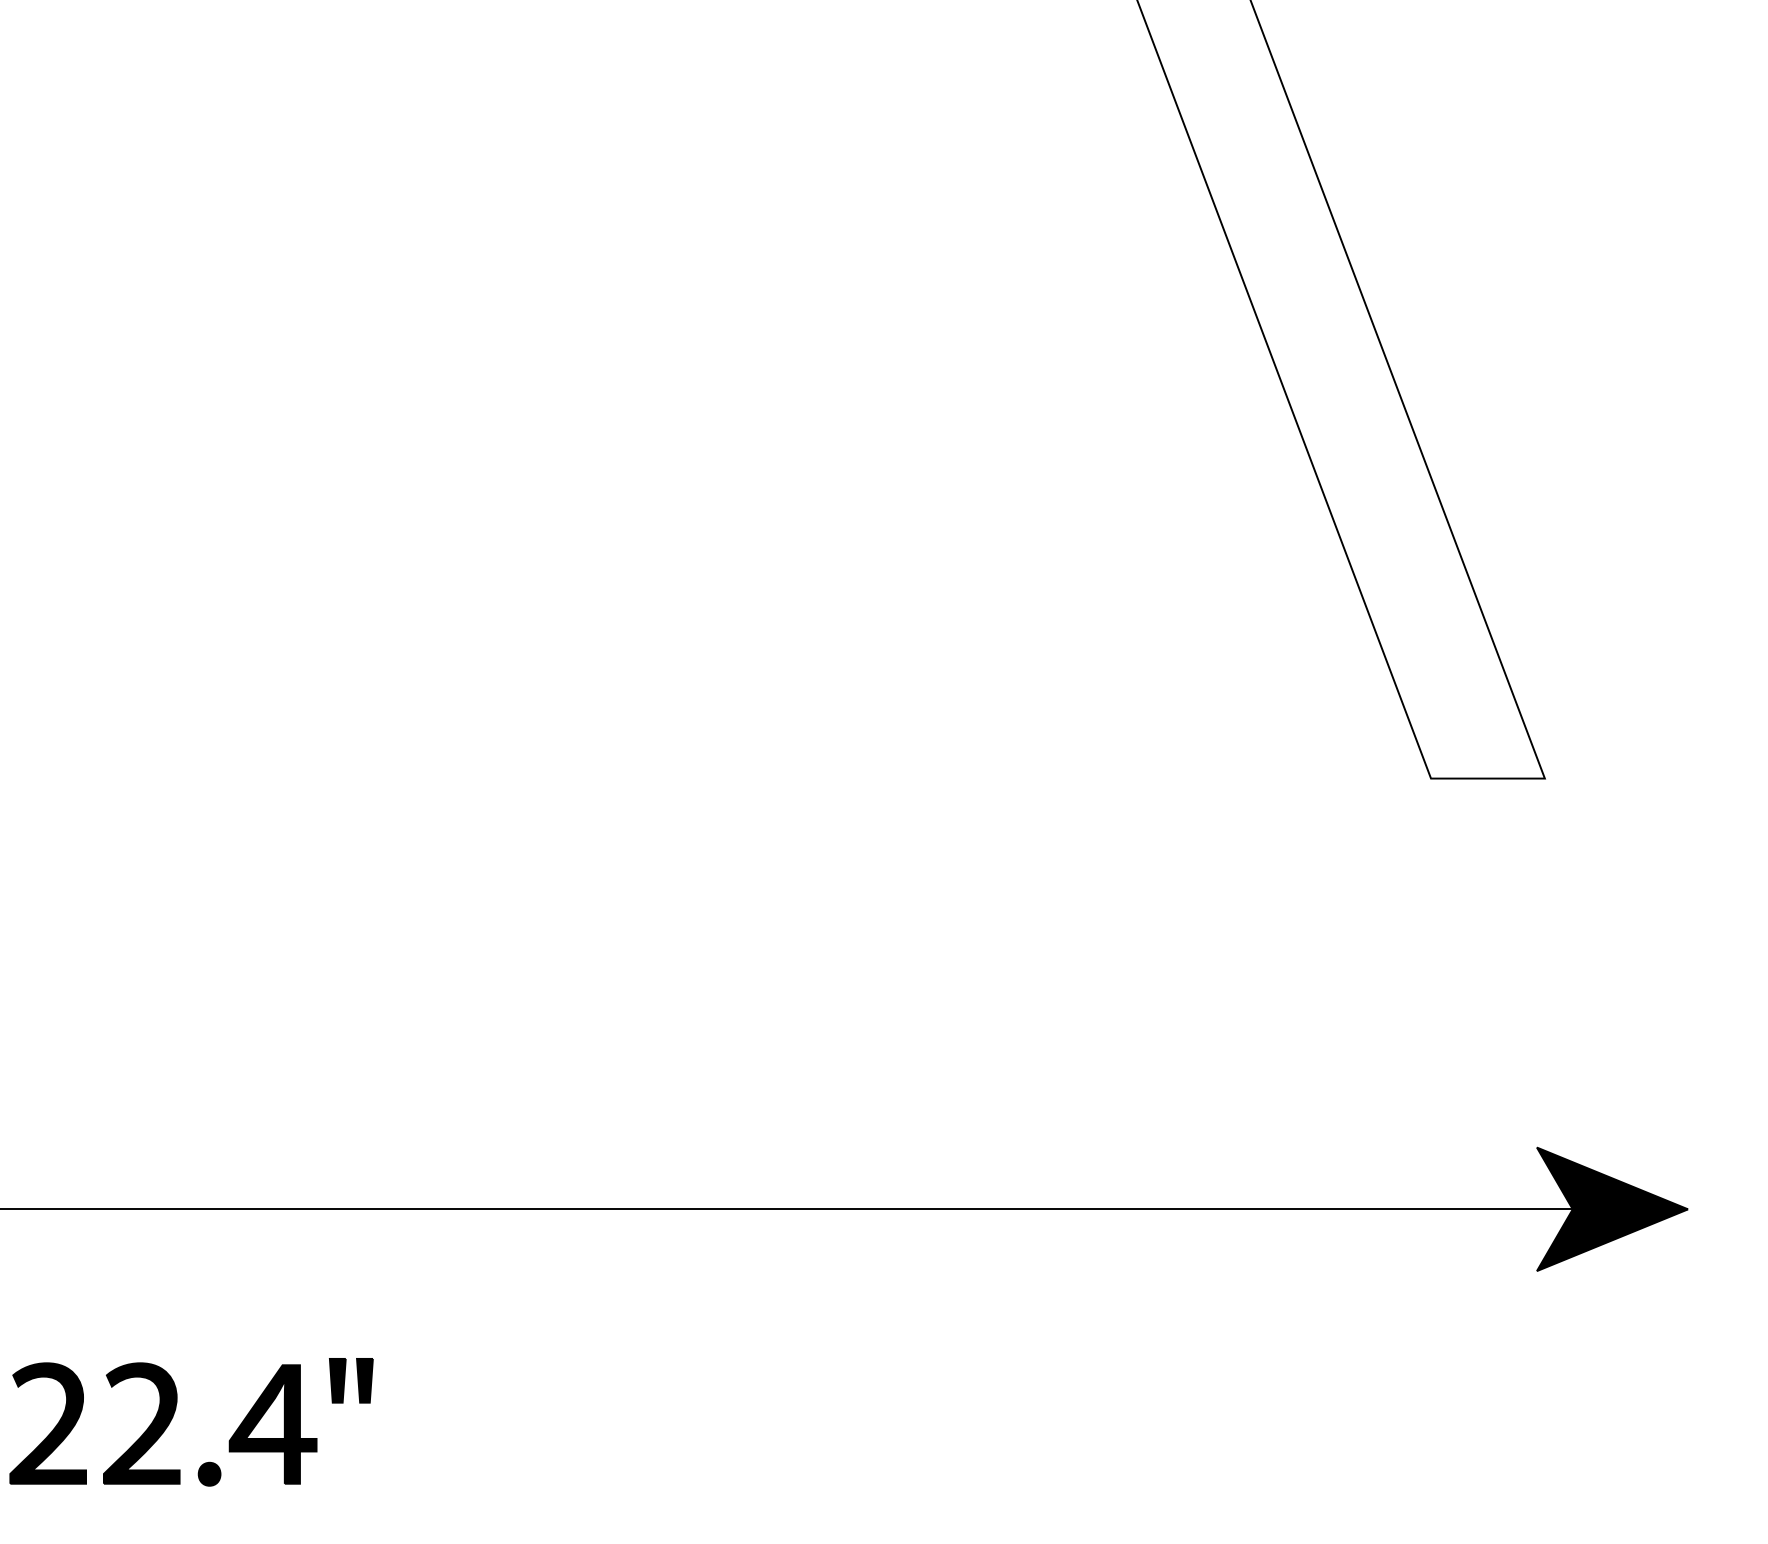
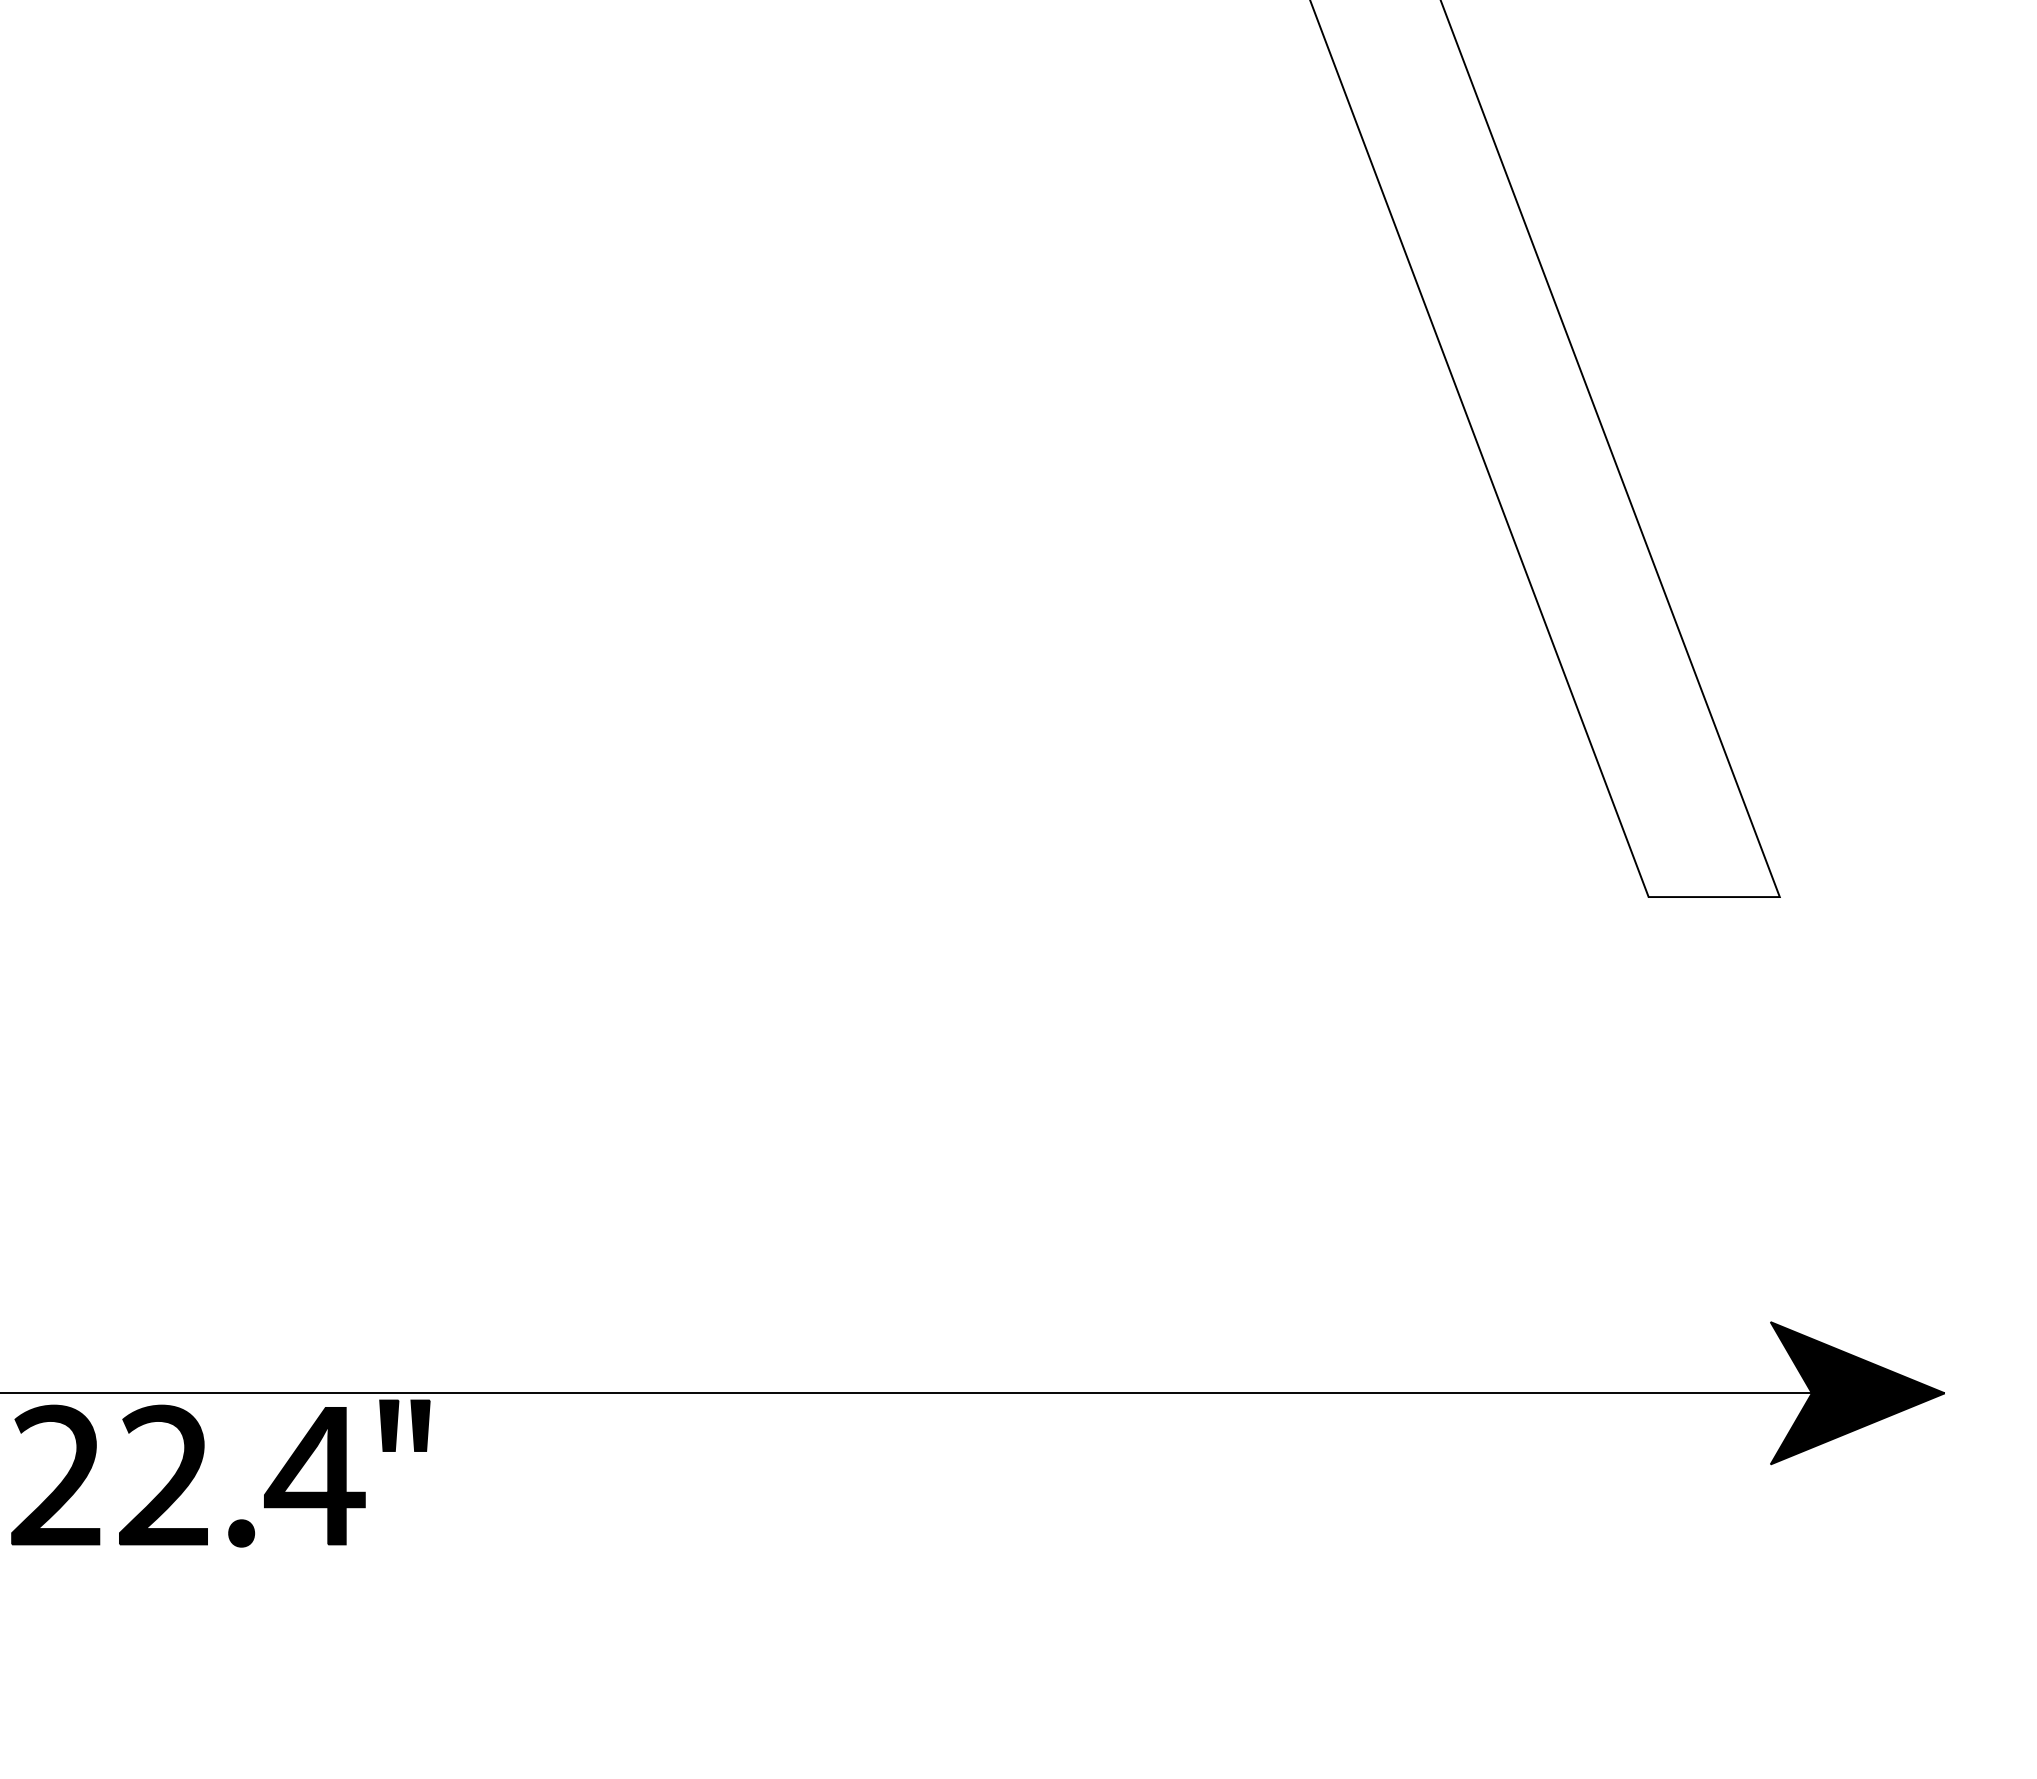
part: (173, 1416) -> (200, 1466), moved

